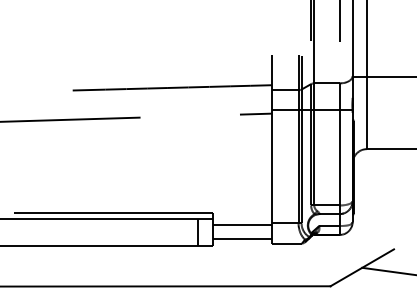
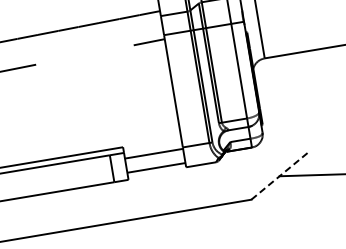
line: (362, 267) -> (279, 175), solid -> dashed

